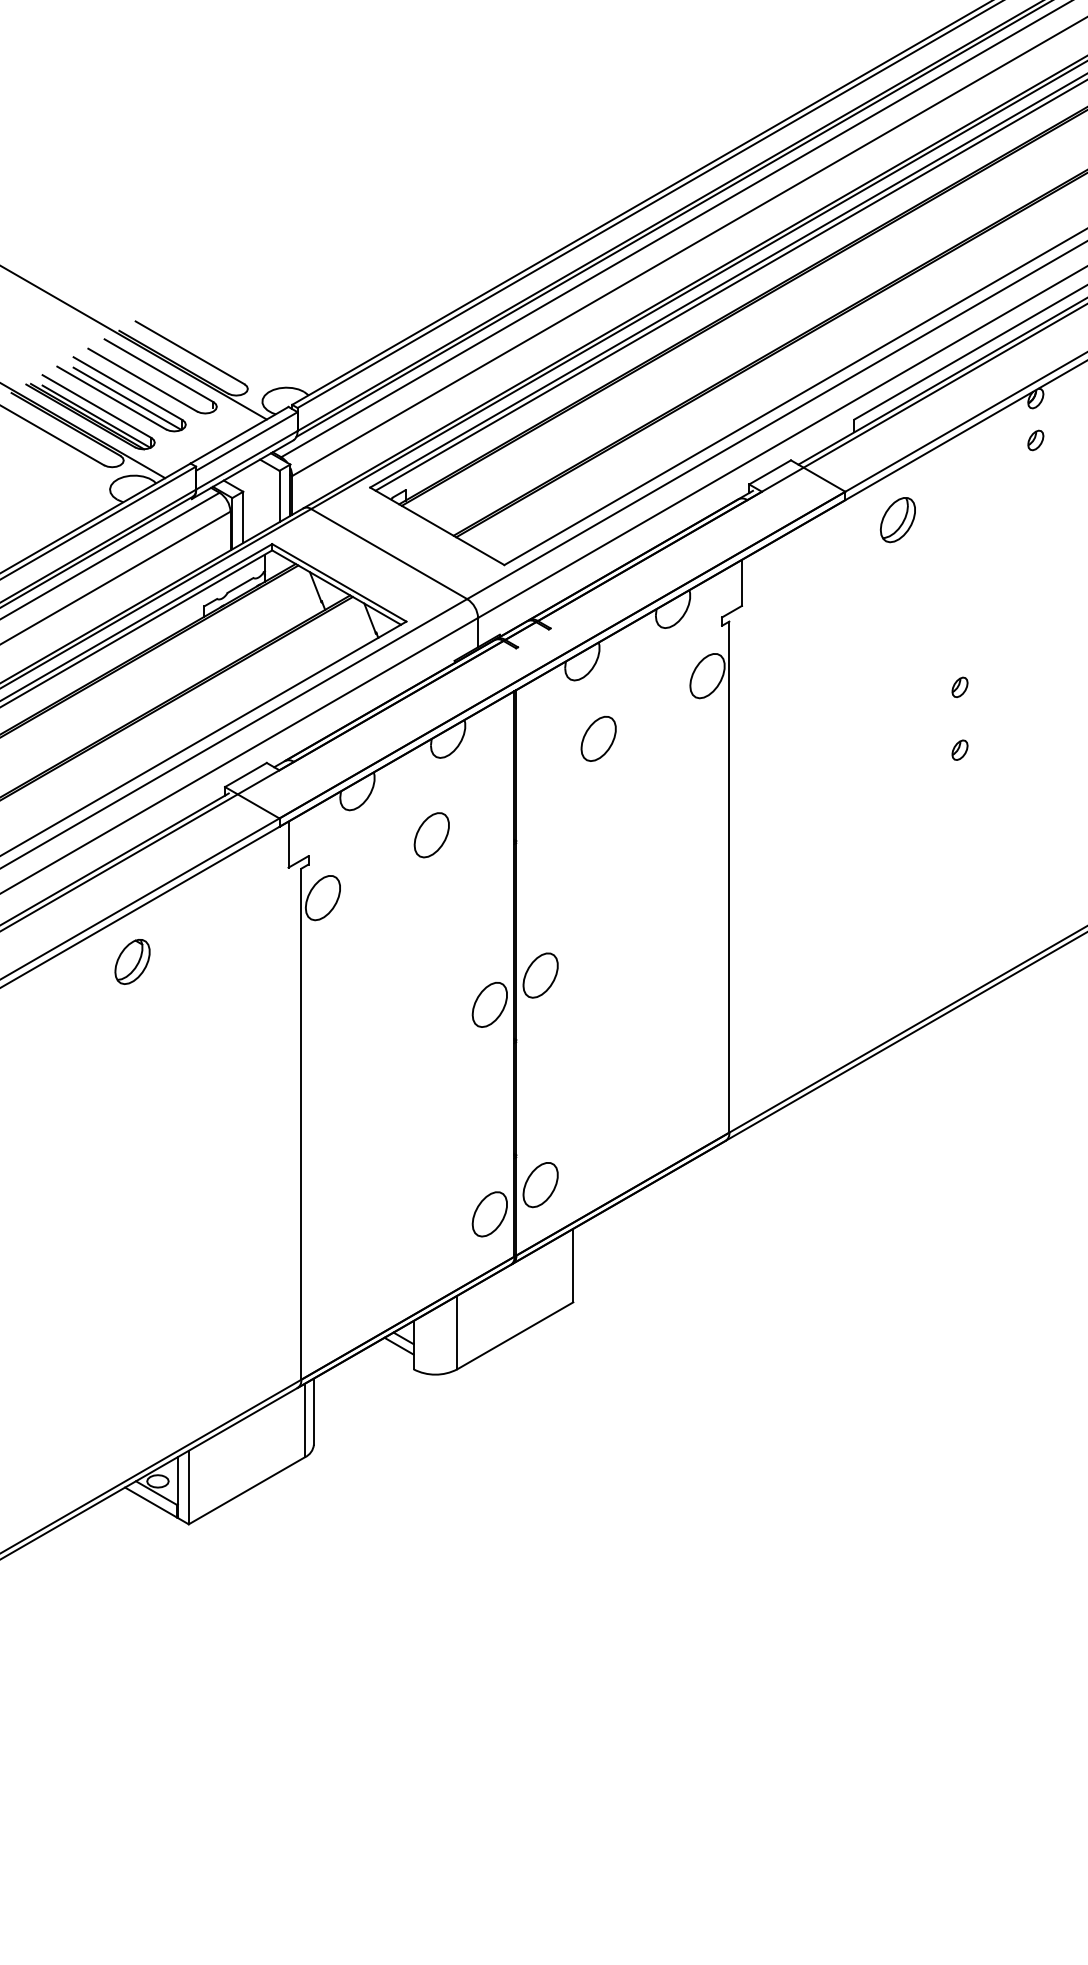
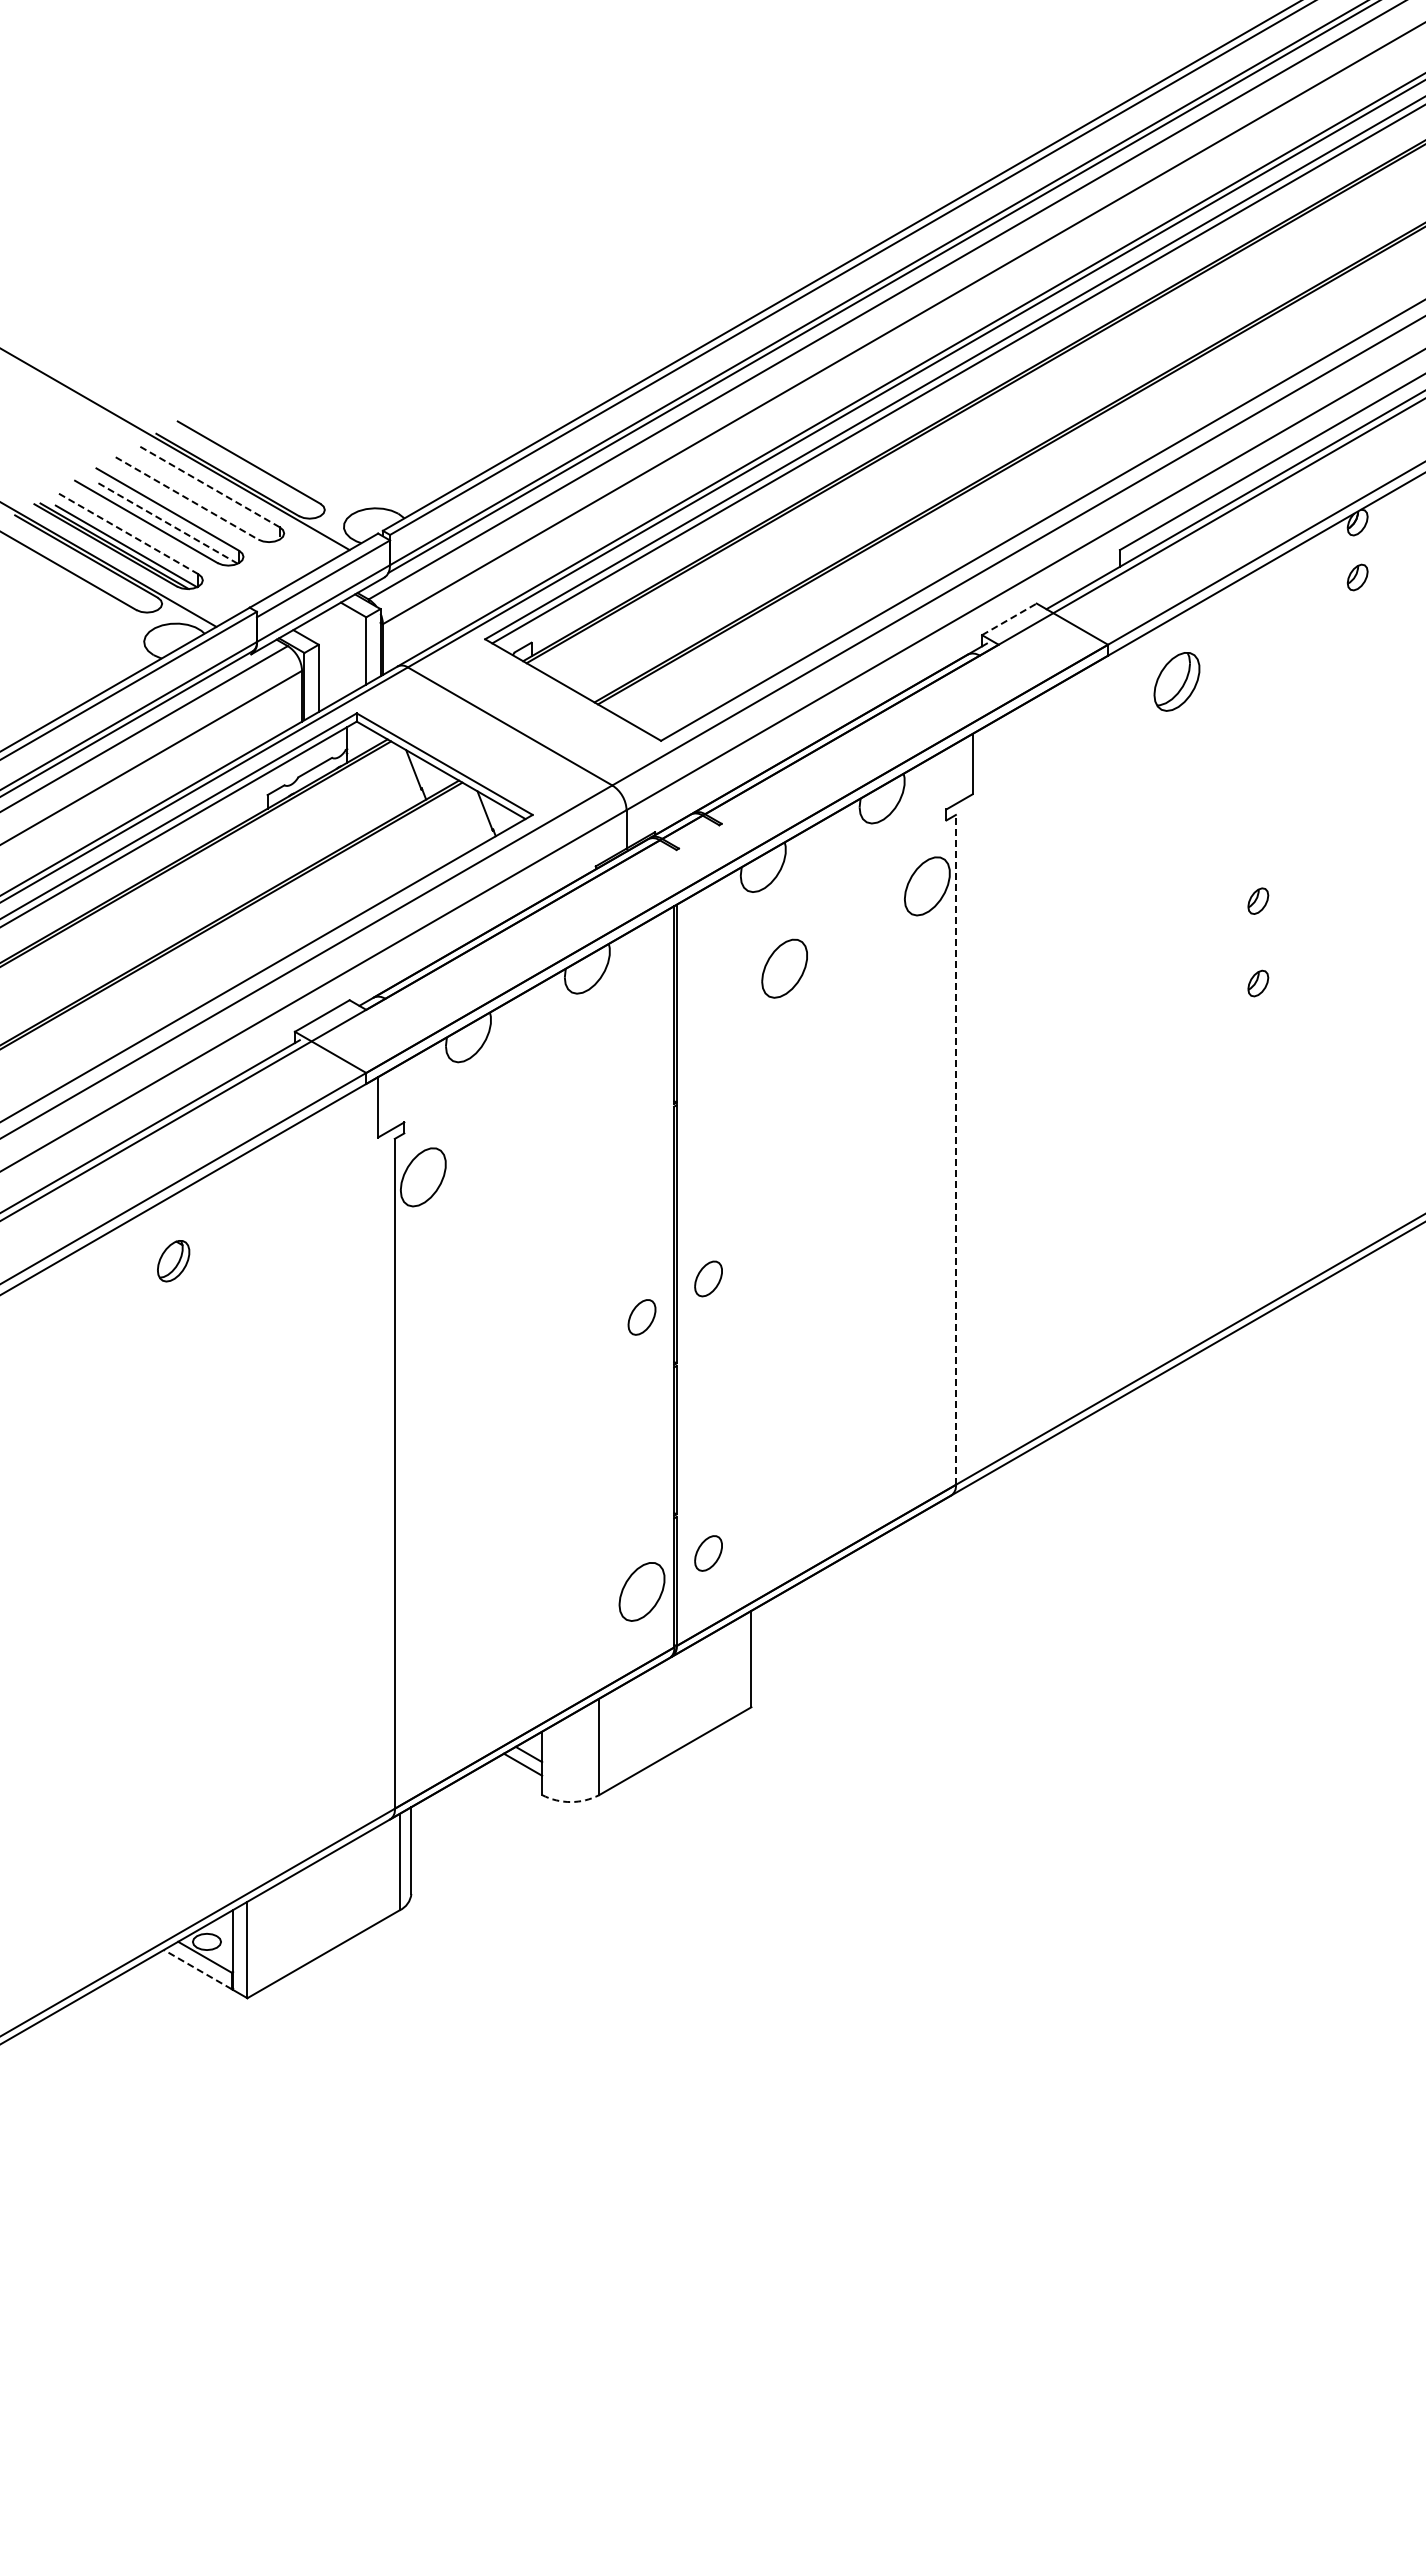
line: (159, 370) -> (208, 485), solid -> dashed
line: (143, 380) -> (187, 498), solid -> dashed
line: (127, 398) -> (167, 522), solid -> dashed
line: (96, 406) -> (126, 532), solid -> dashed
line: (770, 472) -> (1009, 619), solid -> dashed
part: (431, 834) -> (565, 1094), removed
line: (729, 876) -> (955, 1149), solid -> dashed
part: (132, 962) -> (173, 1261), size x0.7
part: (540, 975) -> (708, 1278), size x0.6
part: (489, 1005) -> (641, 1317), size x0.6
part: (540, 1185) -> (708, 1553), size x0.6
arc: (435, 1375) -> (570, 1802), solid -> dashed
line: (150, 1502) -> (197, 1969), solid -> dashed

